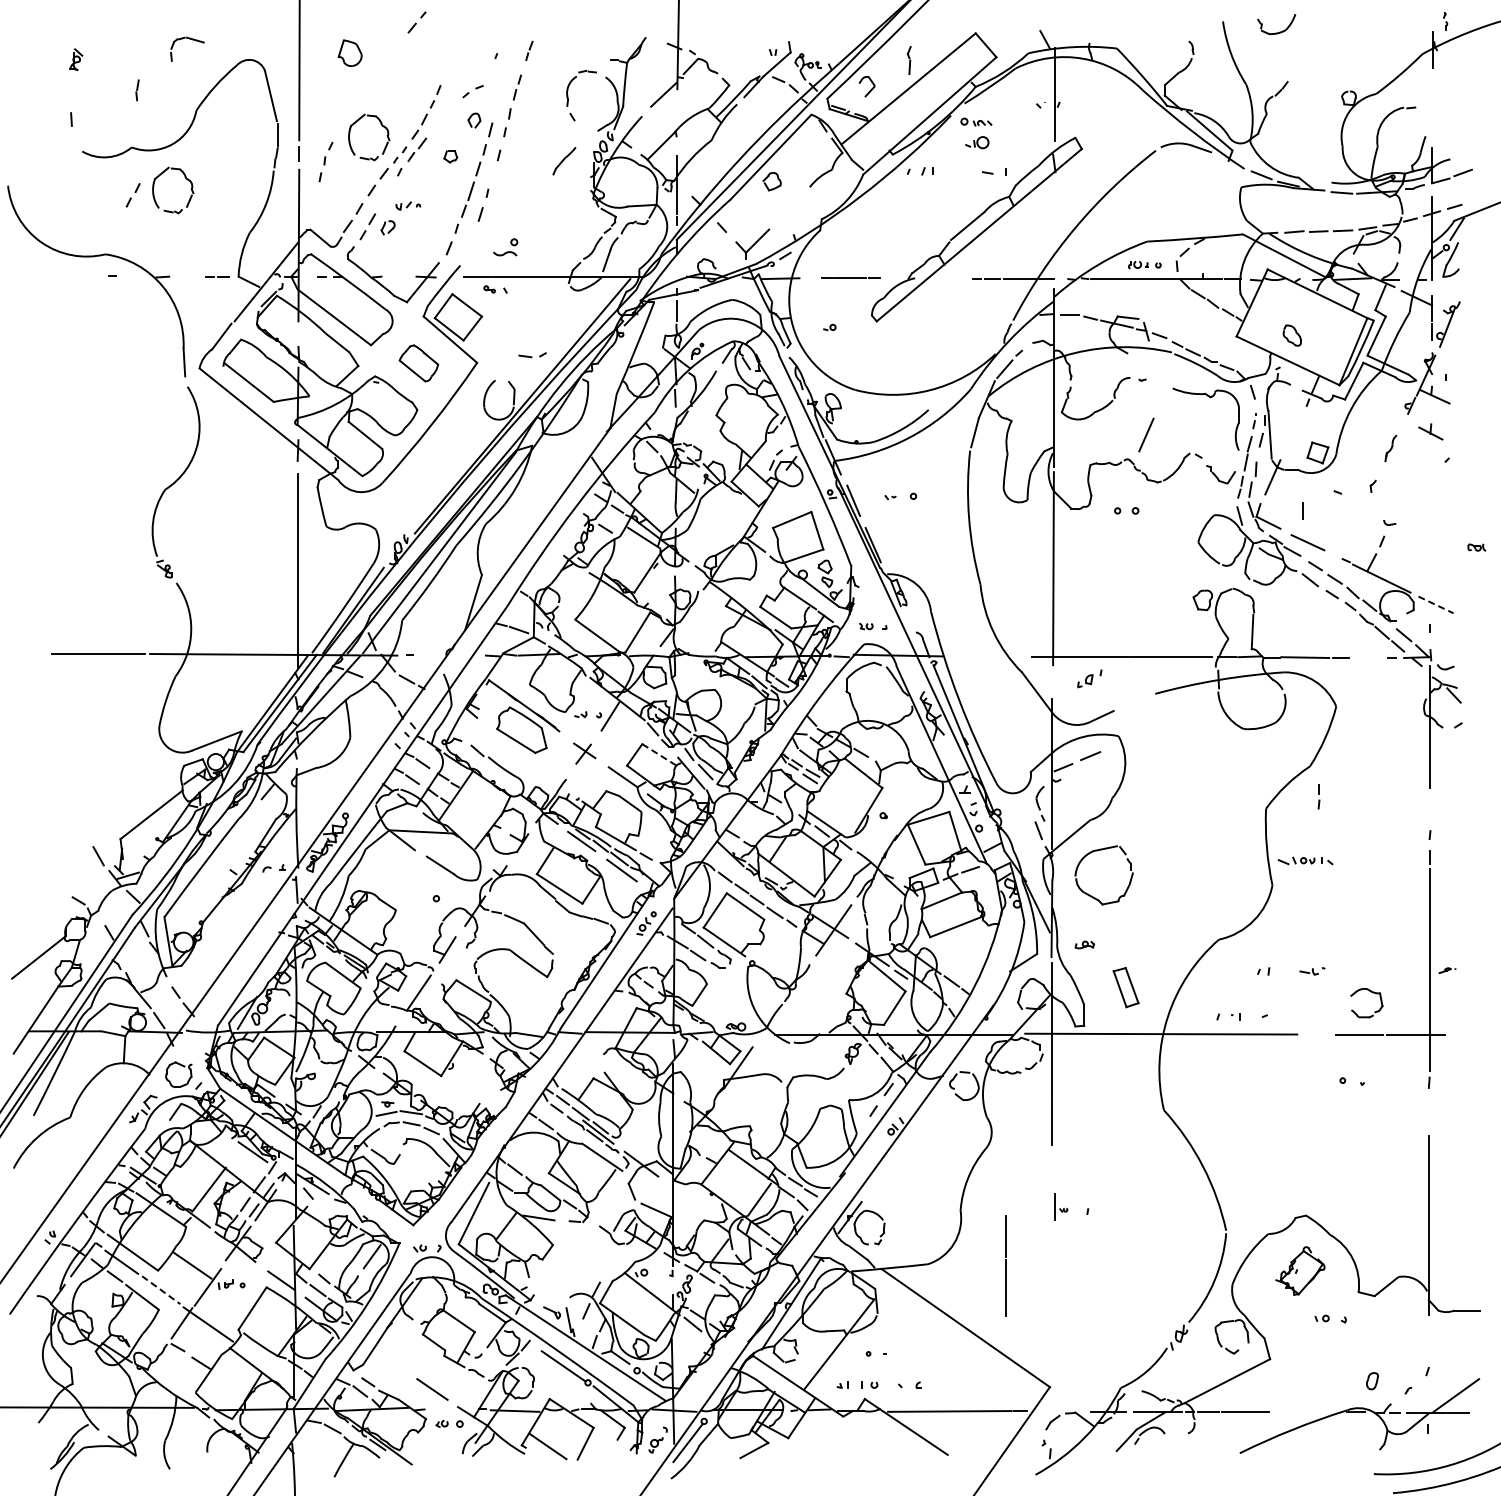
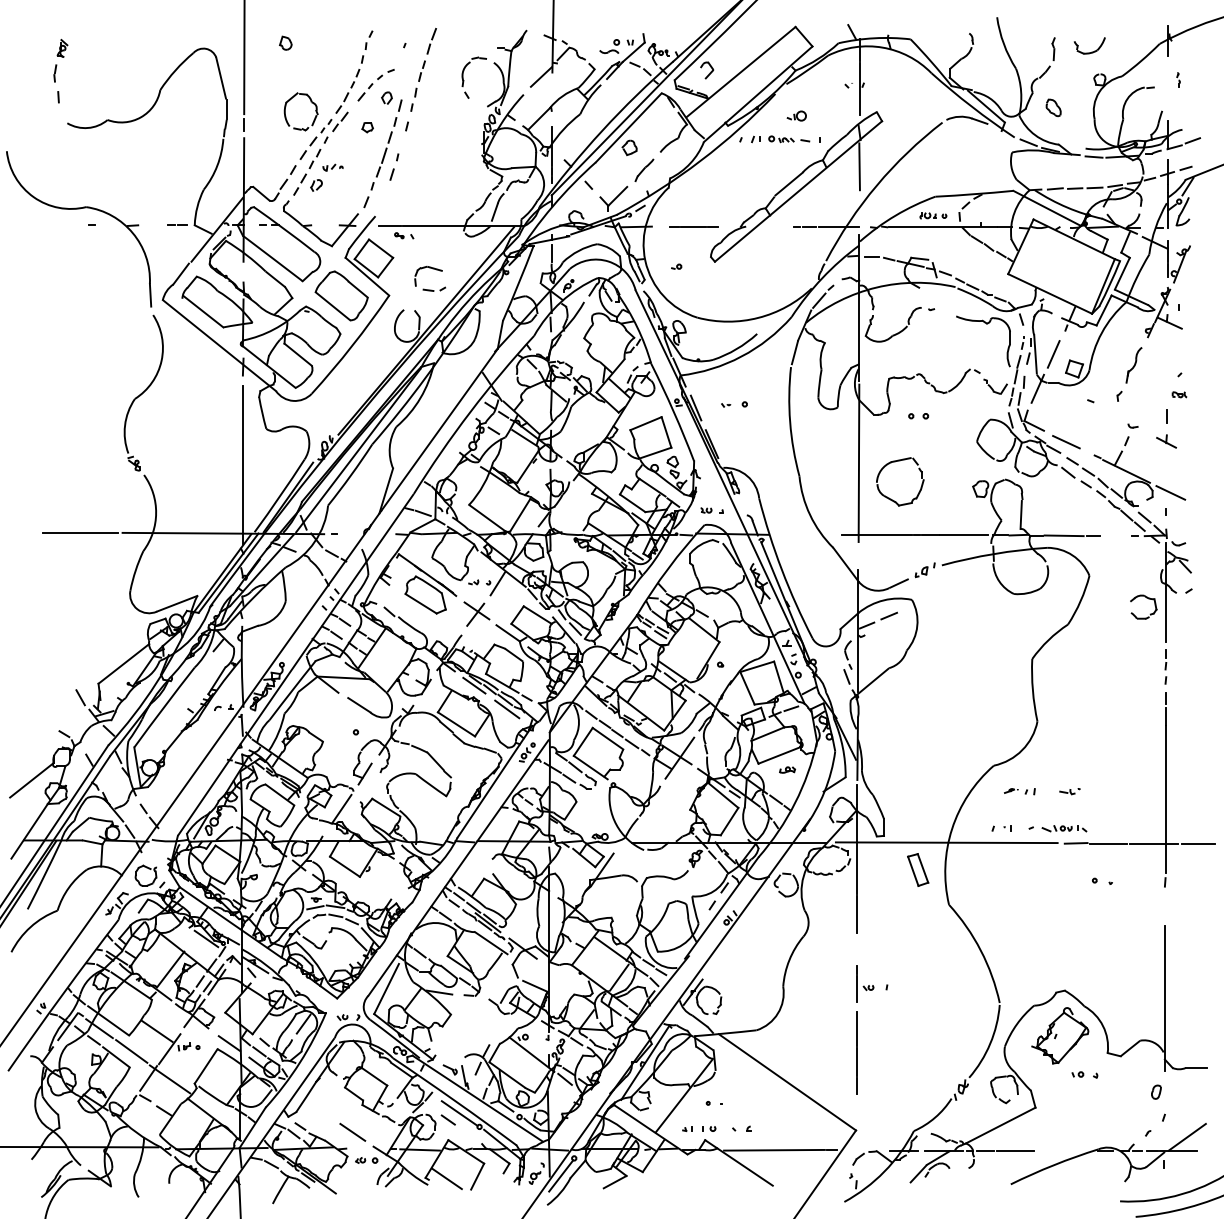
part: (1445, 21) -> (1178, 80), moved
part: (416, 22) -> (365, 92), moved
part: (1279, 31) -> (1092, 51), moved
part: (188, 39) -> (429, 268), moved
part: (529, 50) -> (431, 40), size x1.67
part: (350, 53) -> (285, 43), size x0.62
part: (908, 60) -> (1052, 49), moved
line: (137, 90) -> (55, 73), moved
part: (976, 121) -> (781, 138), moved
part: (564, 161) -> (644, 170), moved
part: (325, 162) -> (366, 47), moved
part: (185, 178) -> (151, 145), removed
part: (132, 195) -> (314, 159), moved
line: (1053, 204) -> (858, 166), added
part: (505, 247) -> (609, 46), moved
part: (1291, 335) -> (1052, 107), moved
part: (418, 363) -> (341, 296), size x1.67
part: (1430, 431) -> (1166, 441), moved
line: (1146, 434) -> (1053, 353), moved
part: (1390, 448) -> (1133, 365), size x1.67
line: (1302, 510) -> (1166, 415), moved
part: (1476, 547) -> (1179, 394), moved
line: (1436, 605) -> (1171, 493), dashed -> solid
part: (1089, 678) -> (924, 569), moved
part: (584, 753) -> (476, 613), size x1.43
line: (659, 755) -> (537, 615), dashed -> solid
part: (1318, 796) -> (1165, 659), moved
part: (1305, 860) -> (1064, 828), moved
part: (1093, 896) -> (891, 499), moved
part: (1084, 944) -> (787, 769), moved
part: (1447, 970) -> (1011, 790), moved
part: (1125, 987) -> (917, 869), moved
part: (1374, 1011) -> (1149, 613), moved
line: (1319, 1034) -> (1075, 843), added
line: (1470, 1035) -> (1198, 843), added
part: (1061, 1206) -> (865, 983), size x1.67
line: (1005, 1265) -> (856, 1052), moved
part: (1300, 1270) -> (1060, 1035), size x1.43
line: (161, 1290) -> (131, 1051), dashed -> solid
line: (549, 1373) -> (448, 1119), added
part: (1372, 1381) -> (1156, 1092), moved

